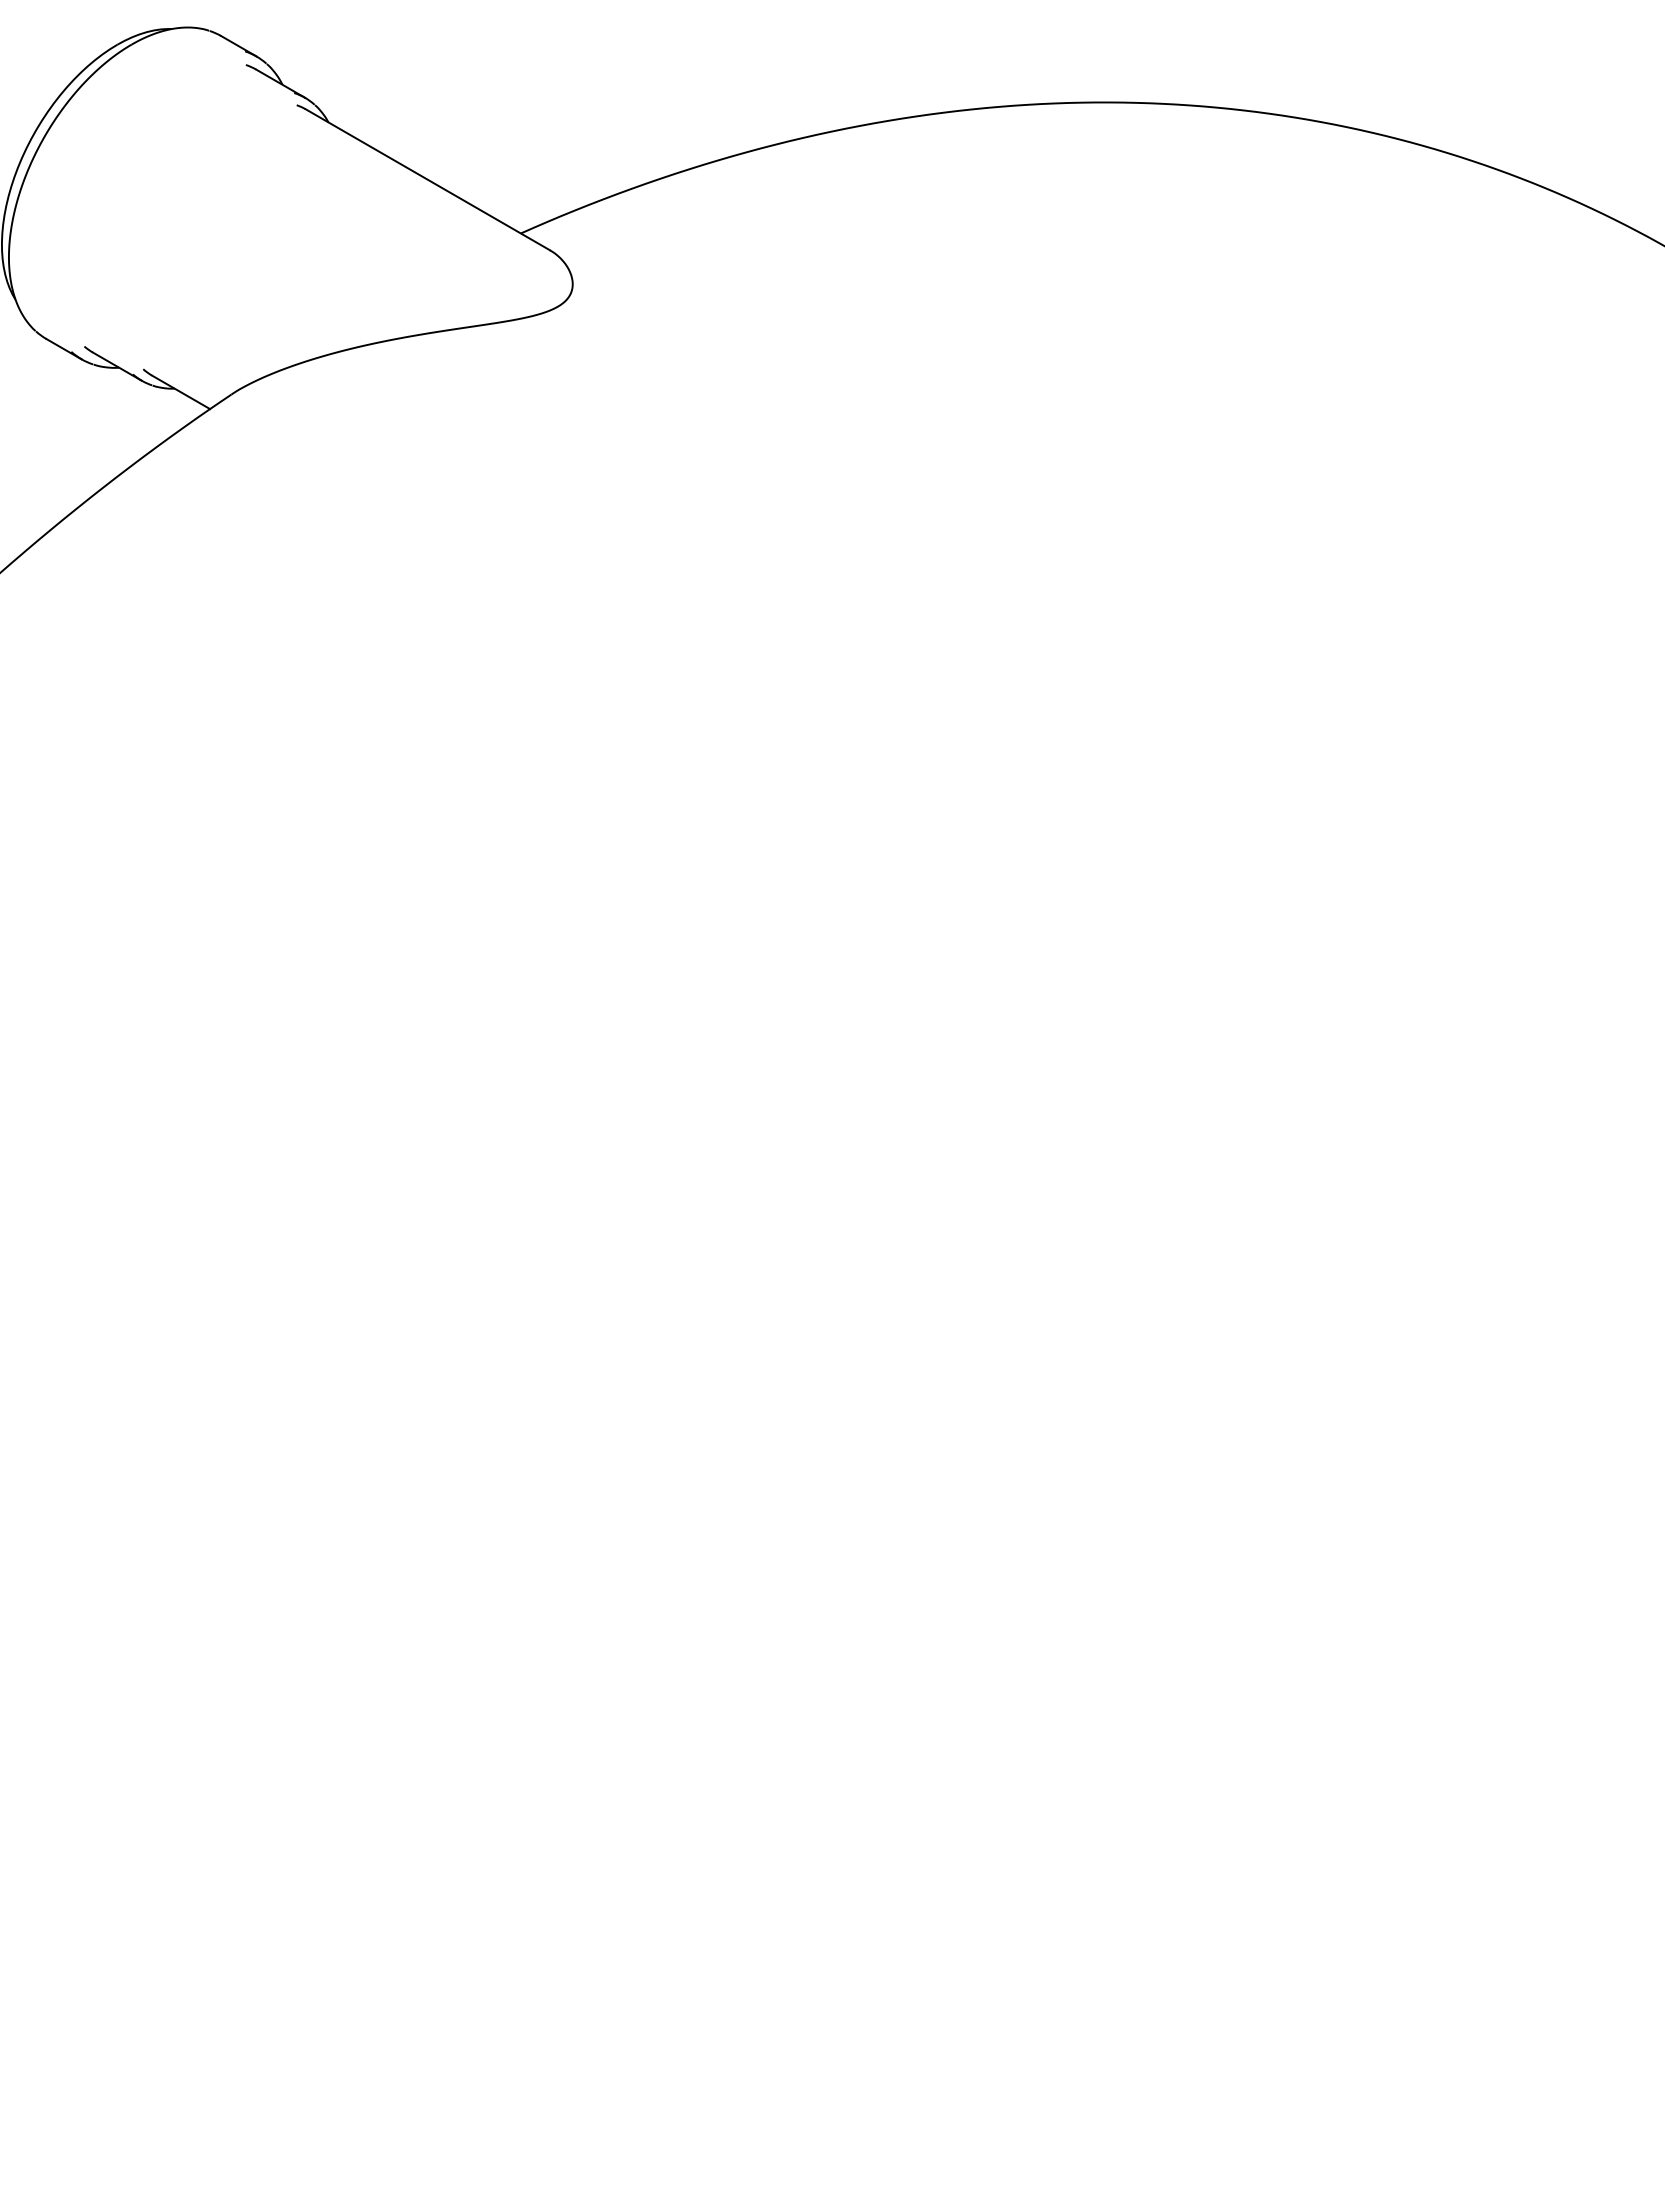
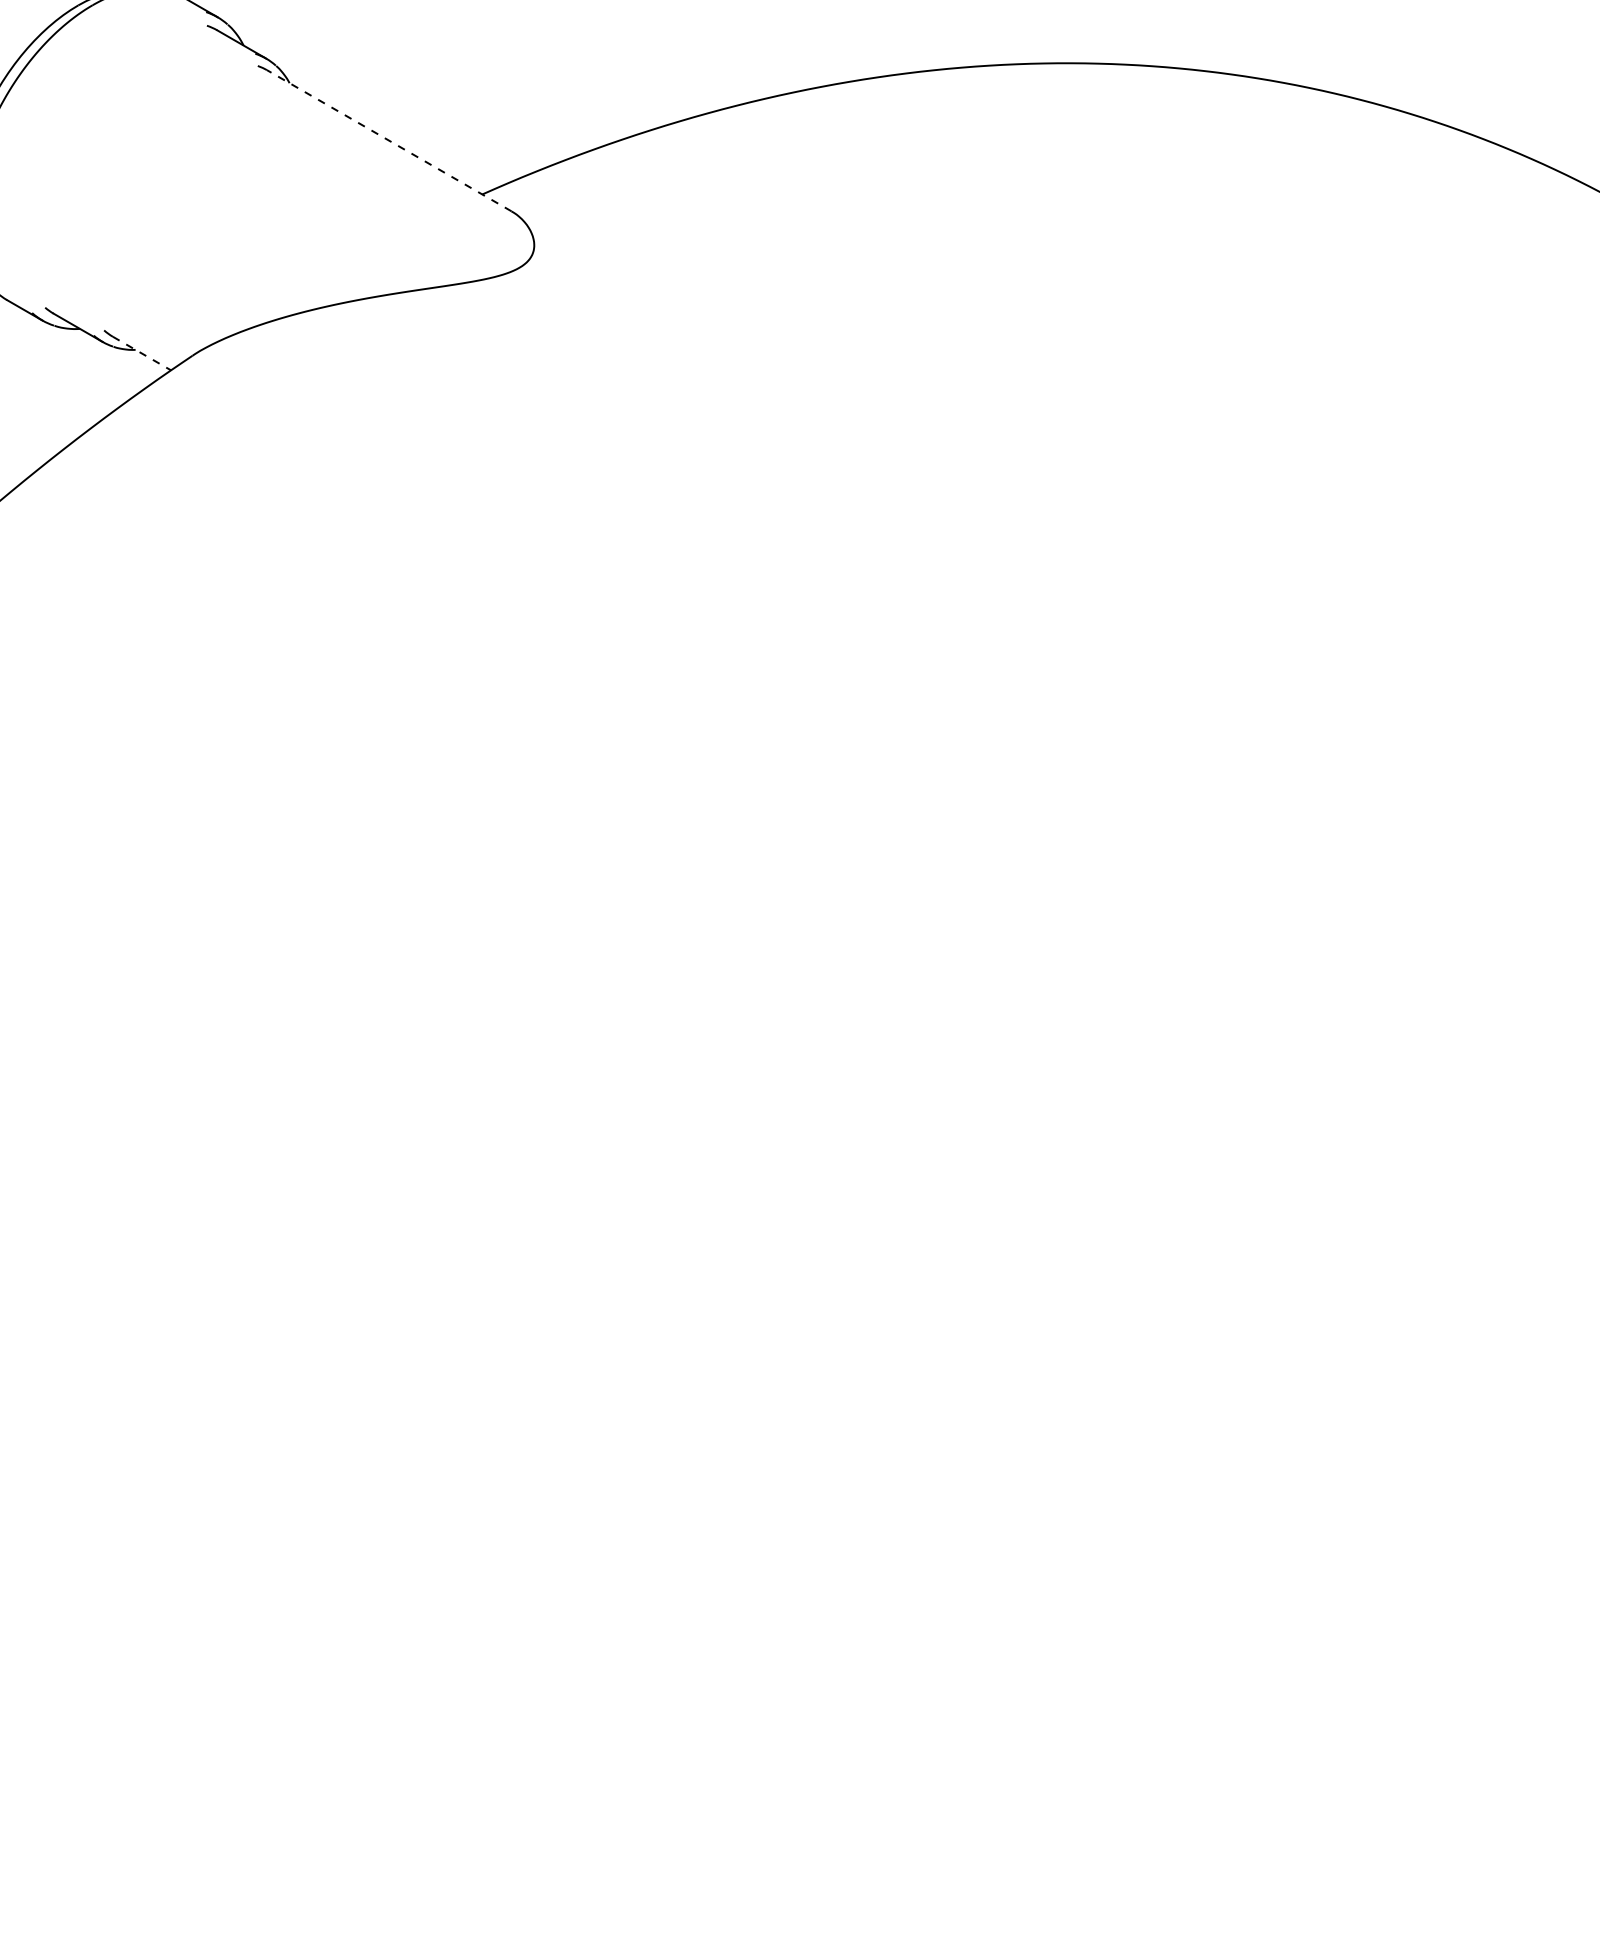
line: (427, 179) -> (388, 140), solid -> dashed
line: (181, 392) -> (142, 353), solid -> dashed

